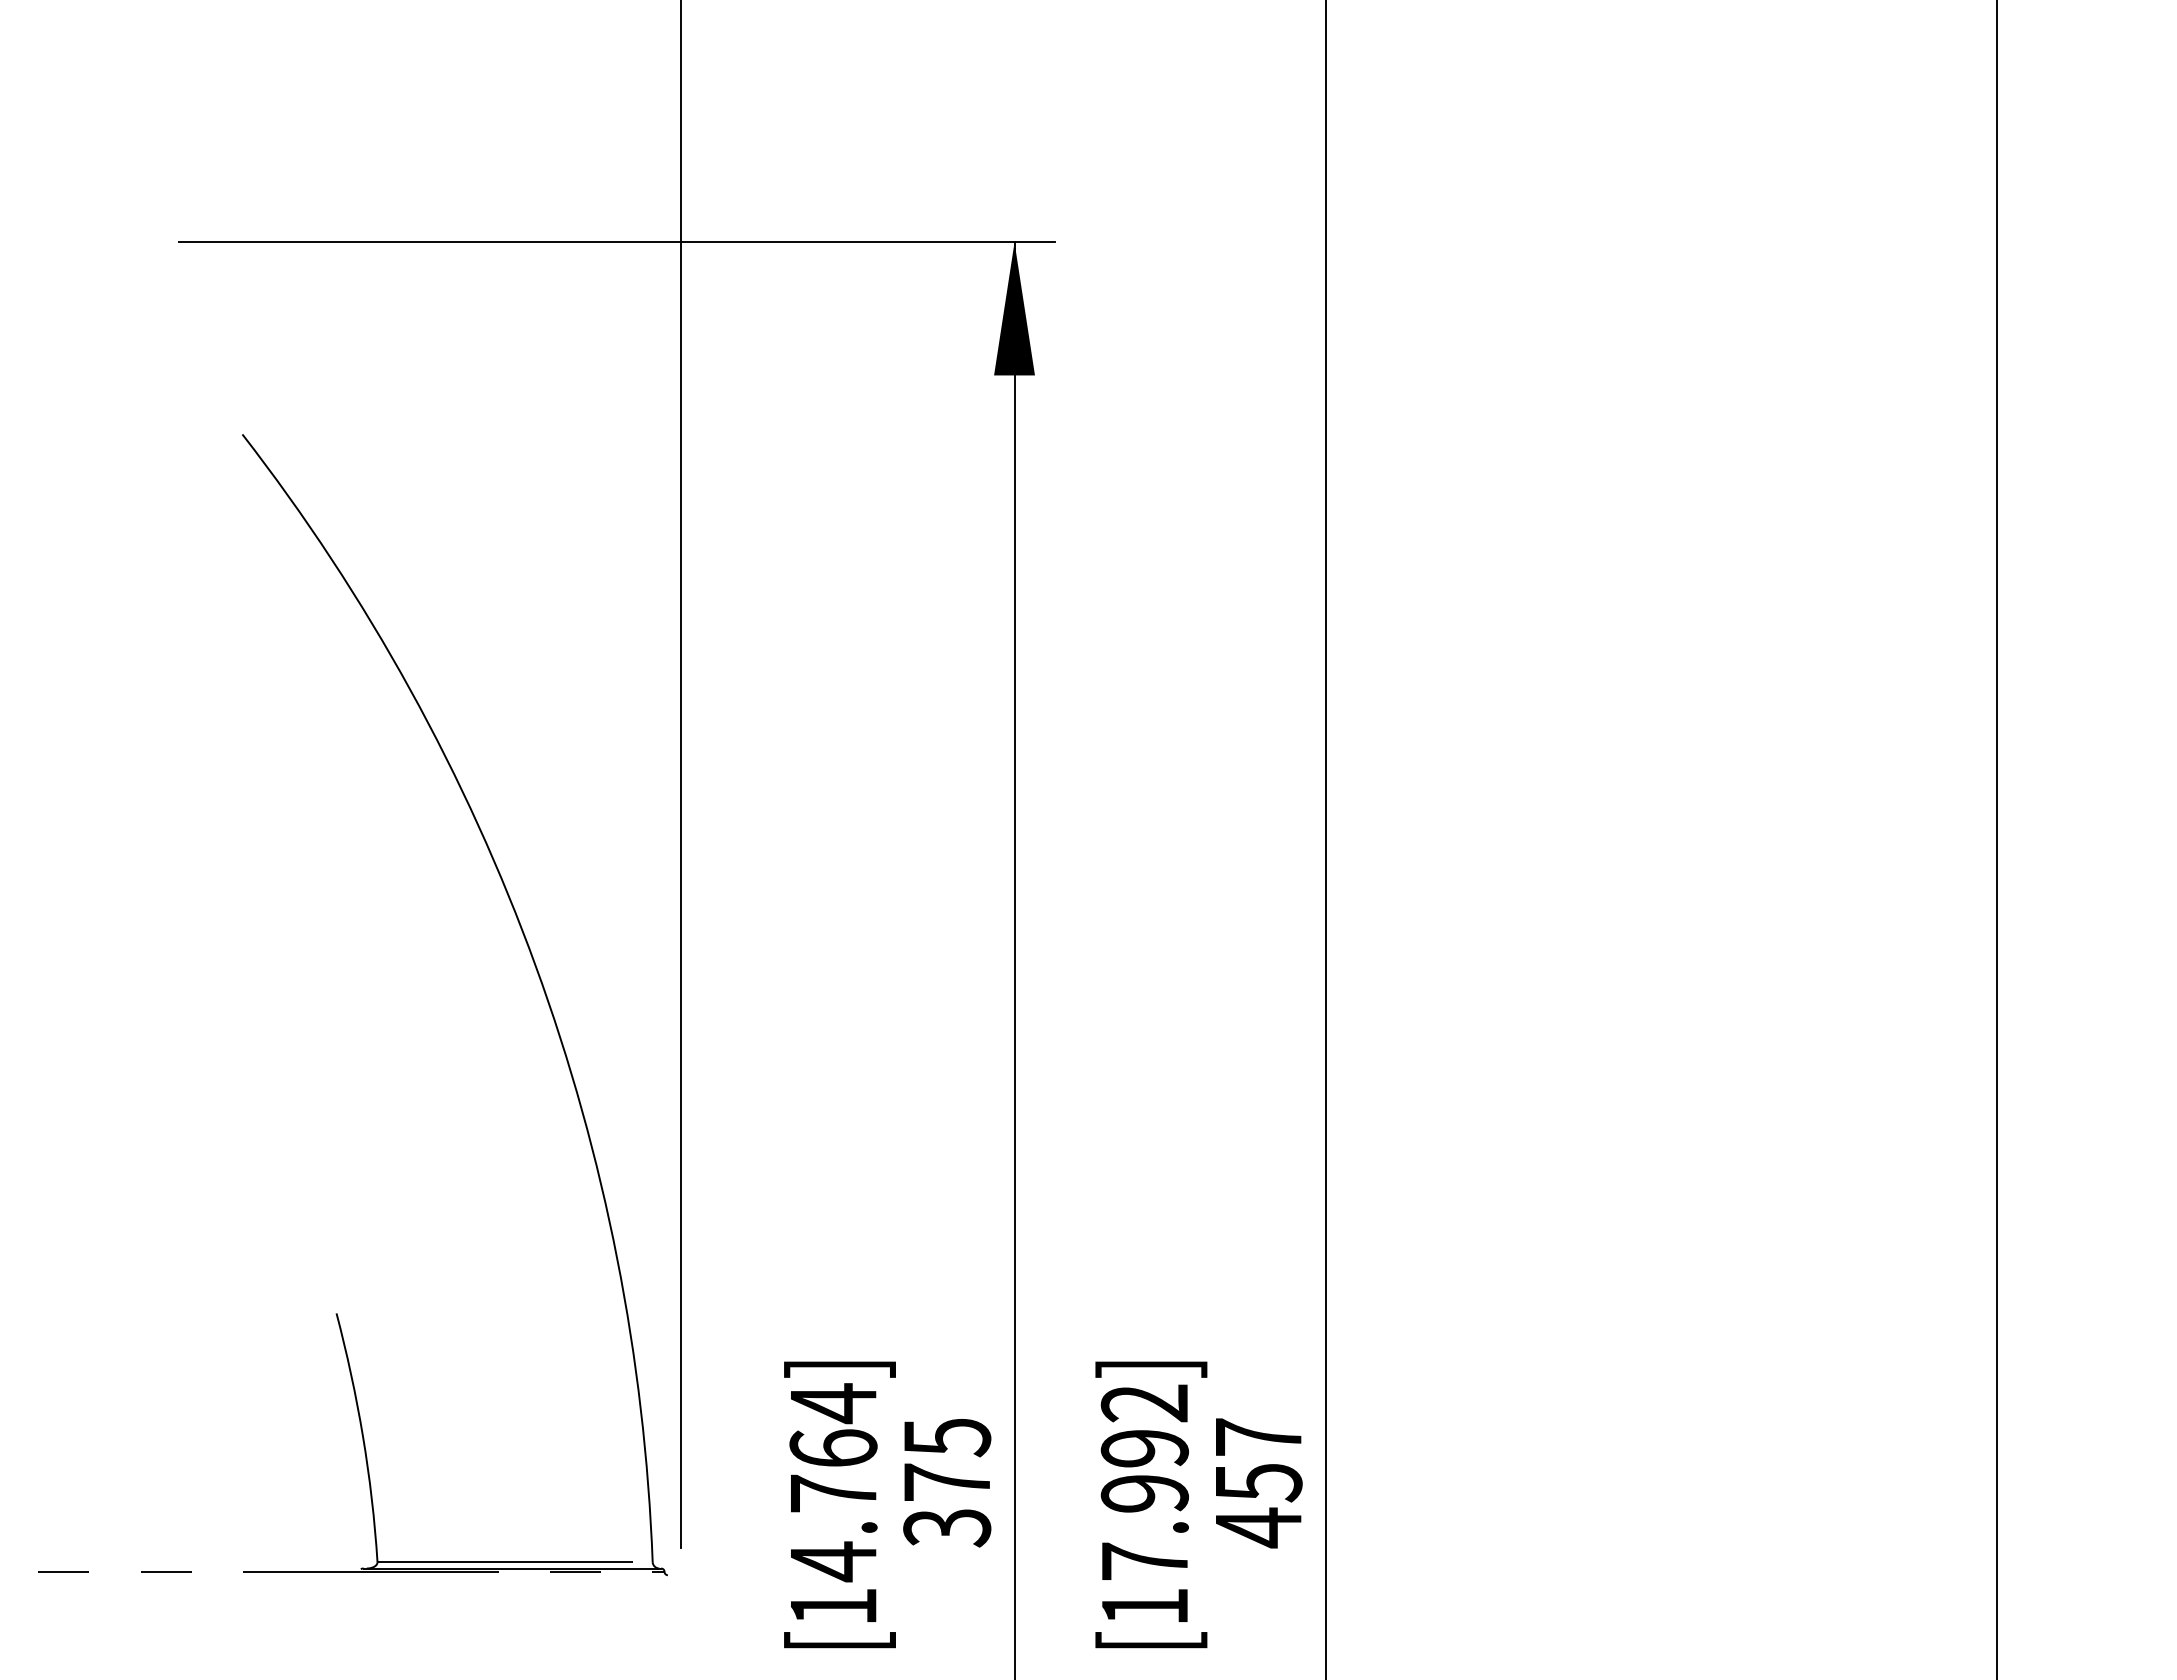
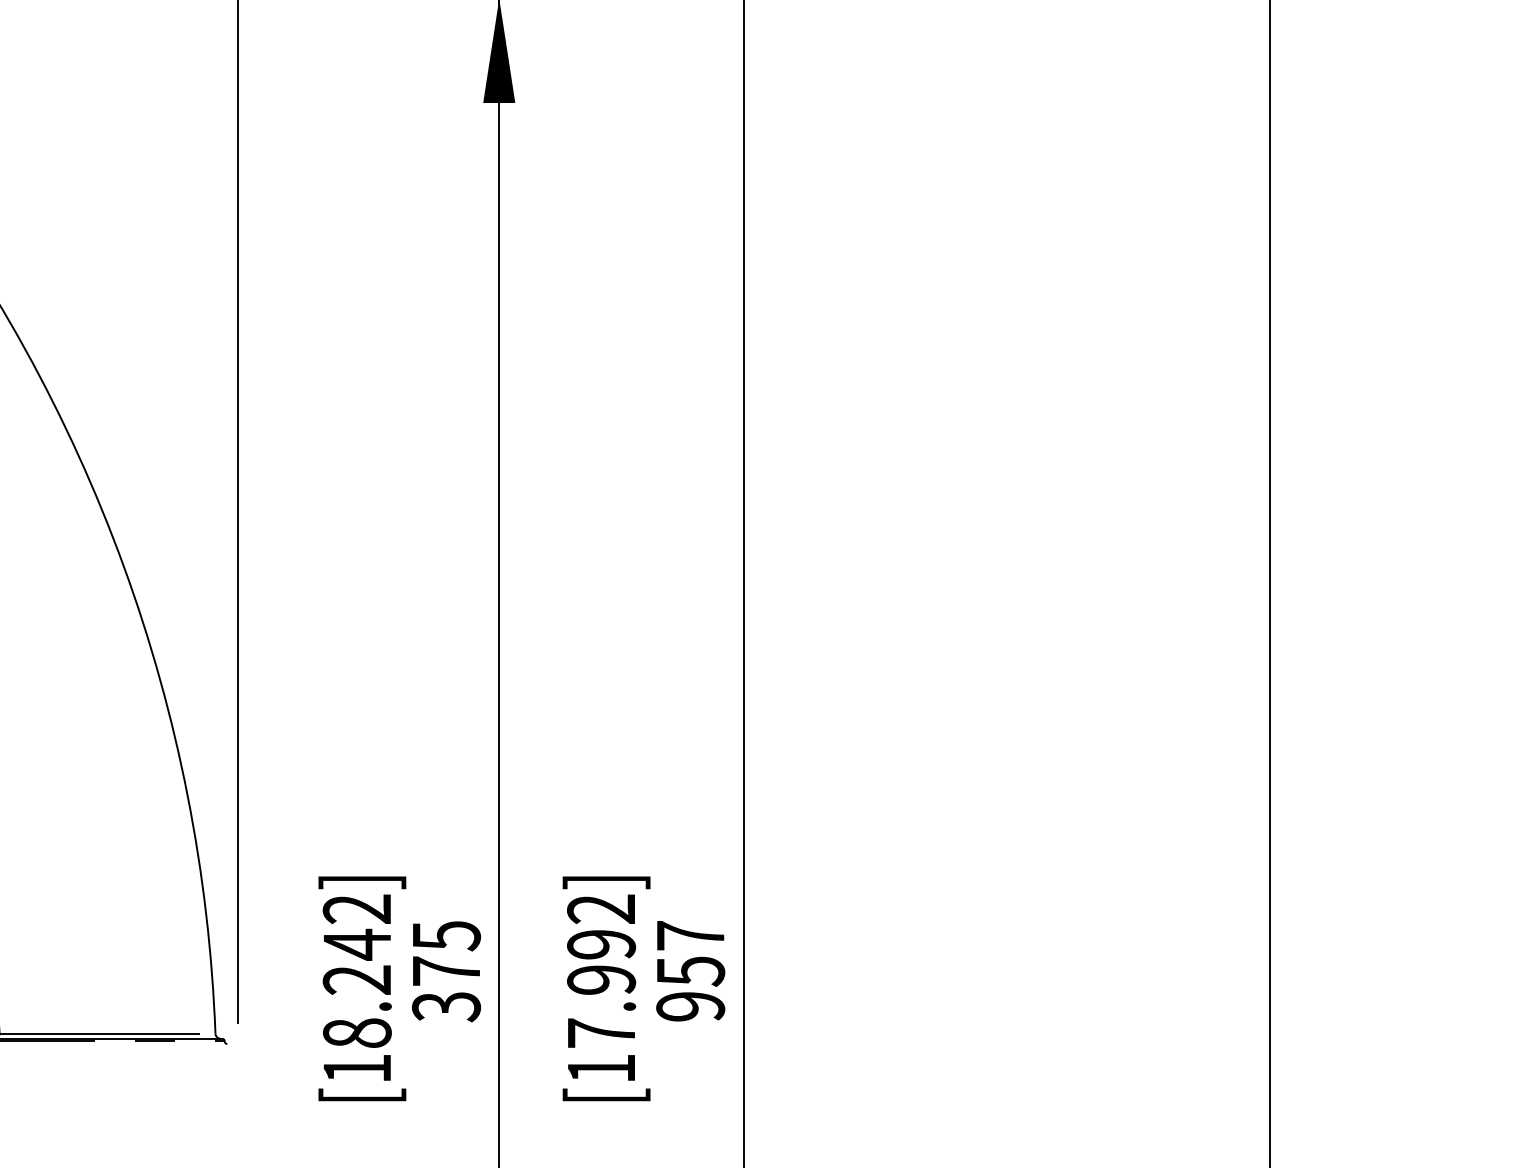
text: (833, 1482) -> (357, 971), [14.764] -> [18.242]
text: (1258, 1527) -> (690, 1006), 457 -> 957

